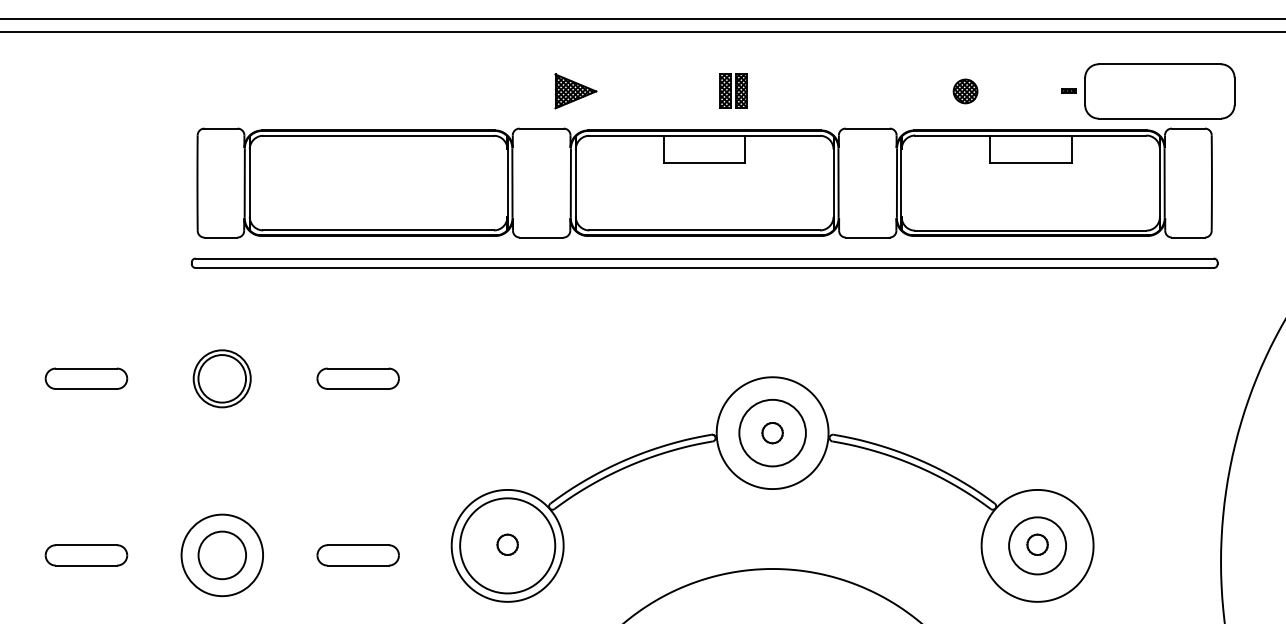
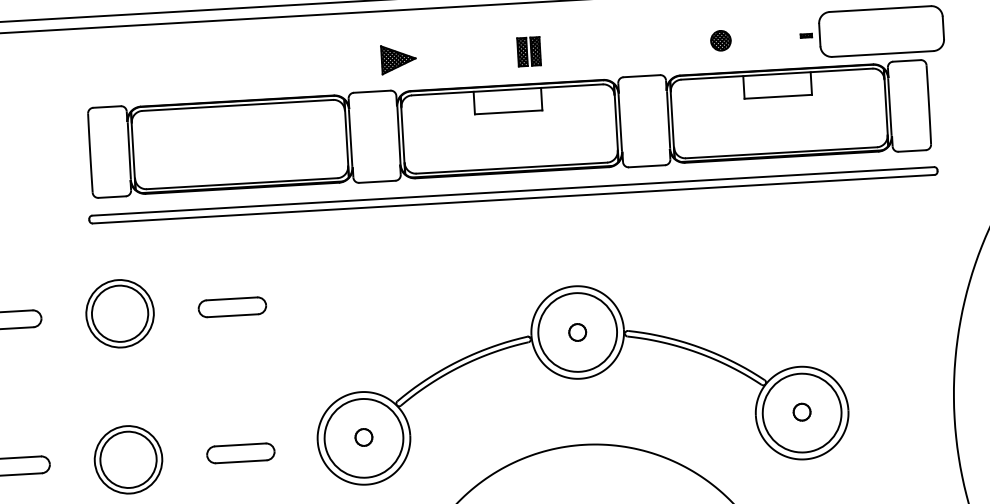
part: (221, 378) -> (119, 313), size x1.43
circle: (772, 432) -> (577, 331), size x1.43
circle: (1037, 545) -> (802, 412), size x1.67
circle: (222, 555) -> (128, 459), size x1.43

